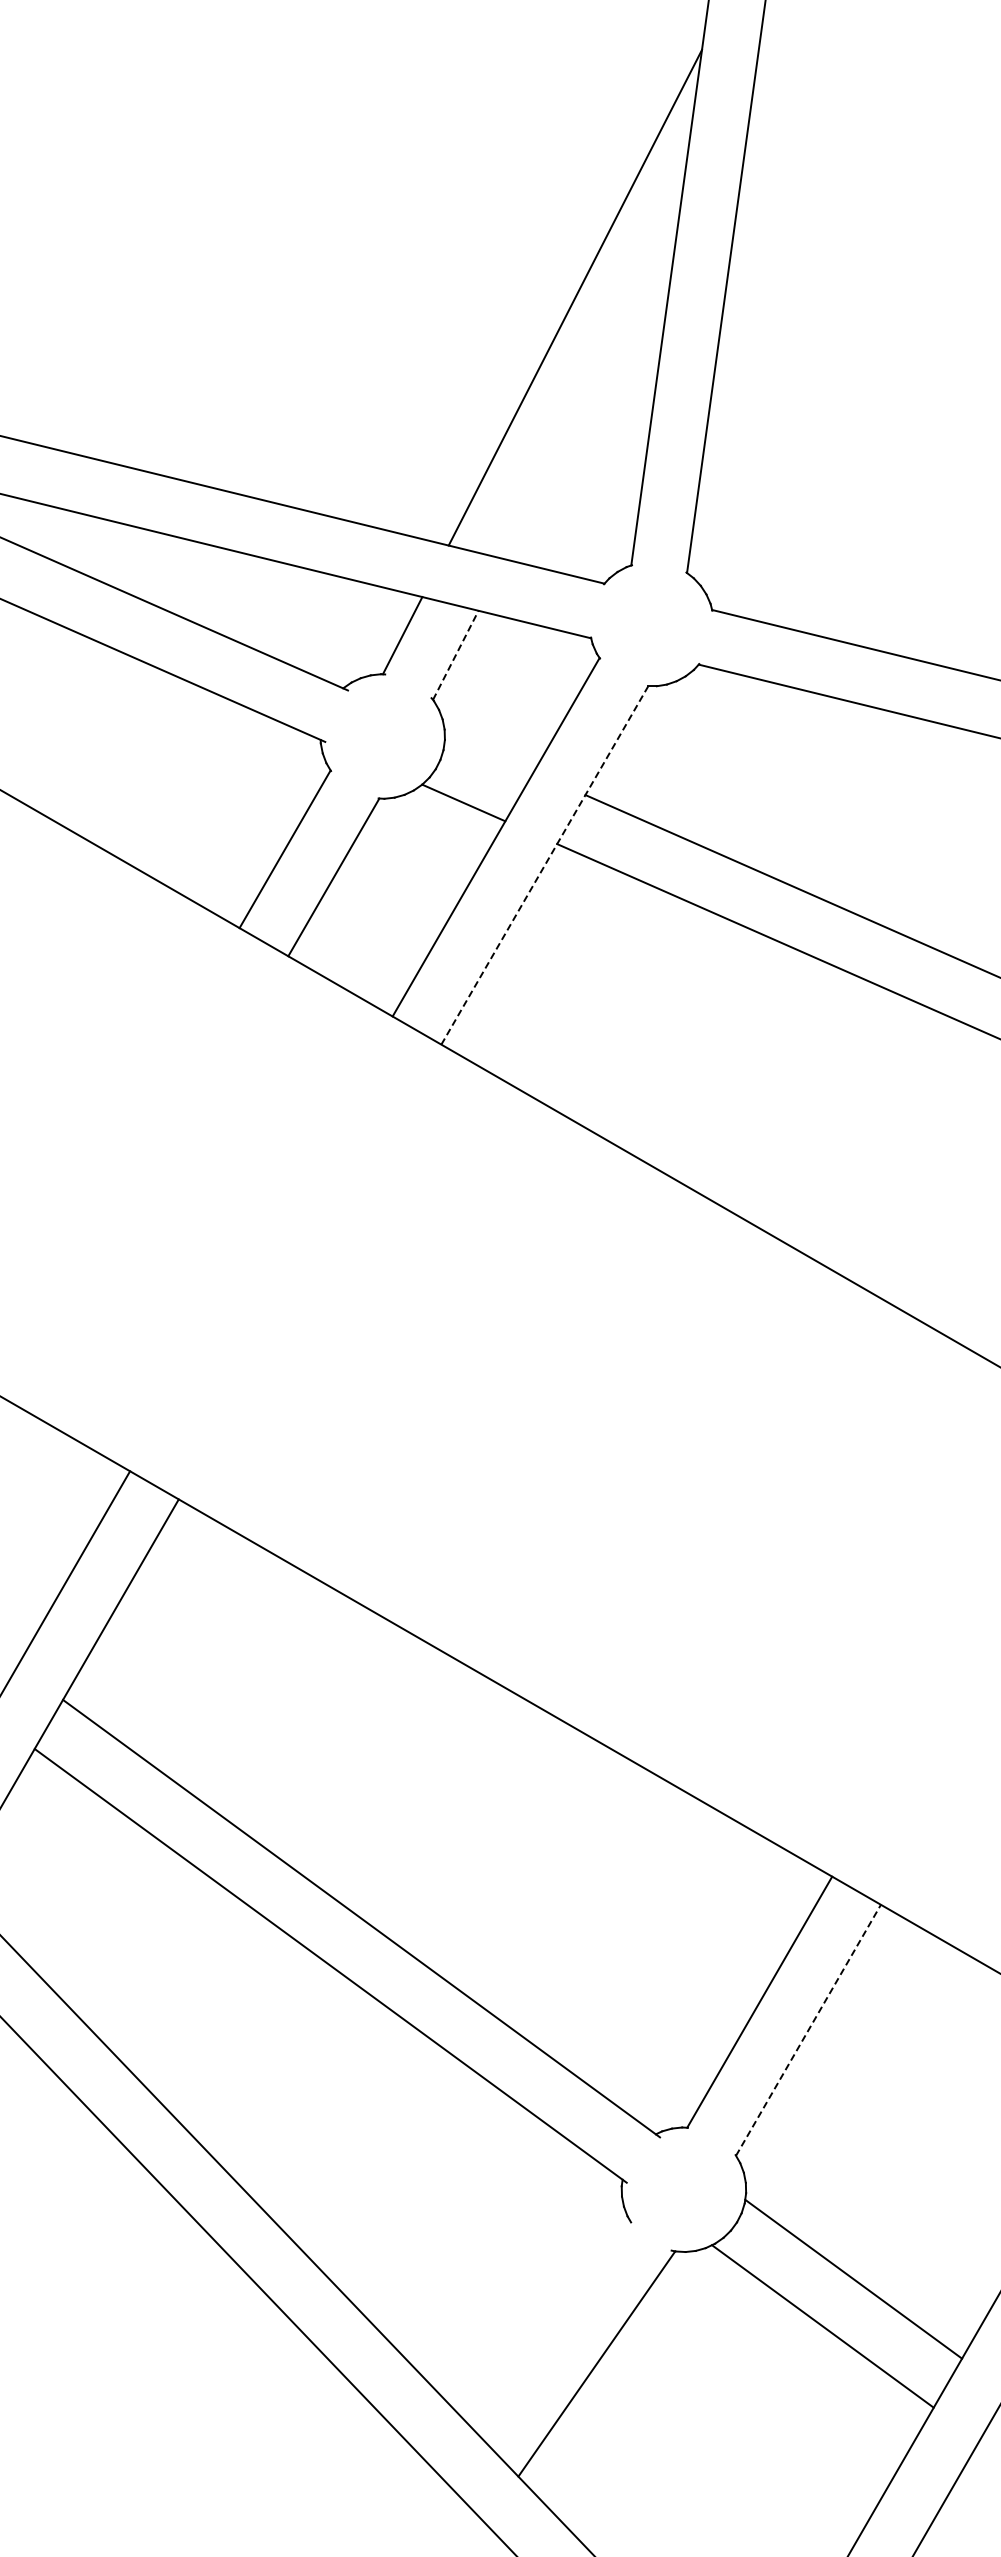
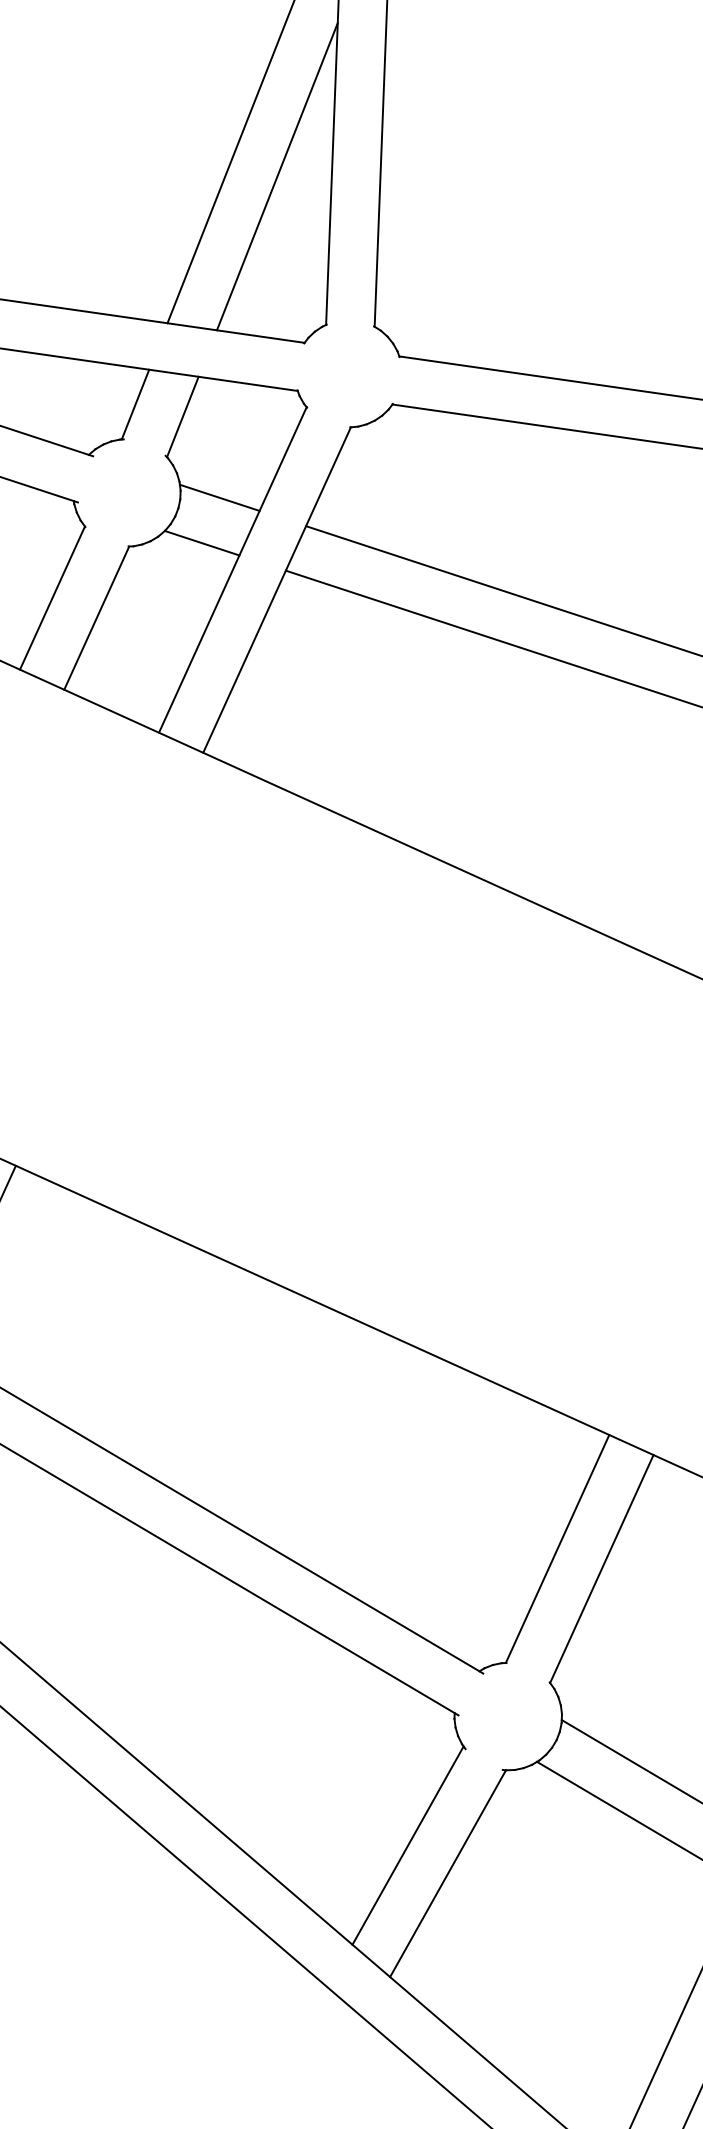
line: (591, 388) -> (276, 176), added
line: (456, 654) -> (183, 416), dashed -> solid
line: (488, 752) -> (219, 497), added
line: (544, 865) -> (276, 590), dashed -> solid
line: (808, 2030) -> (601, 1569), dashed -> solid
line: (553, 2327) -> (407, 1845), added

